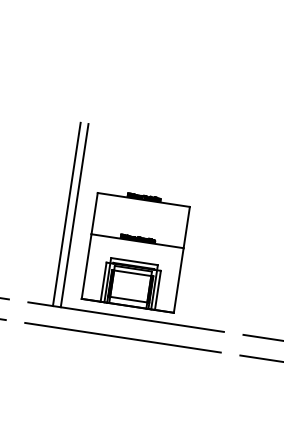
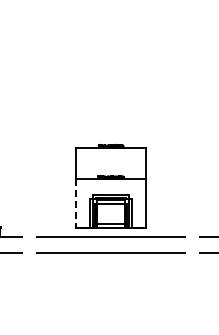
line: (66, 214) -> (55, 167), removed
line: (74, 215) -> (61, 167), removed
line: (87, 267) -> (76, 204), solid -> dashed

